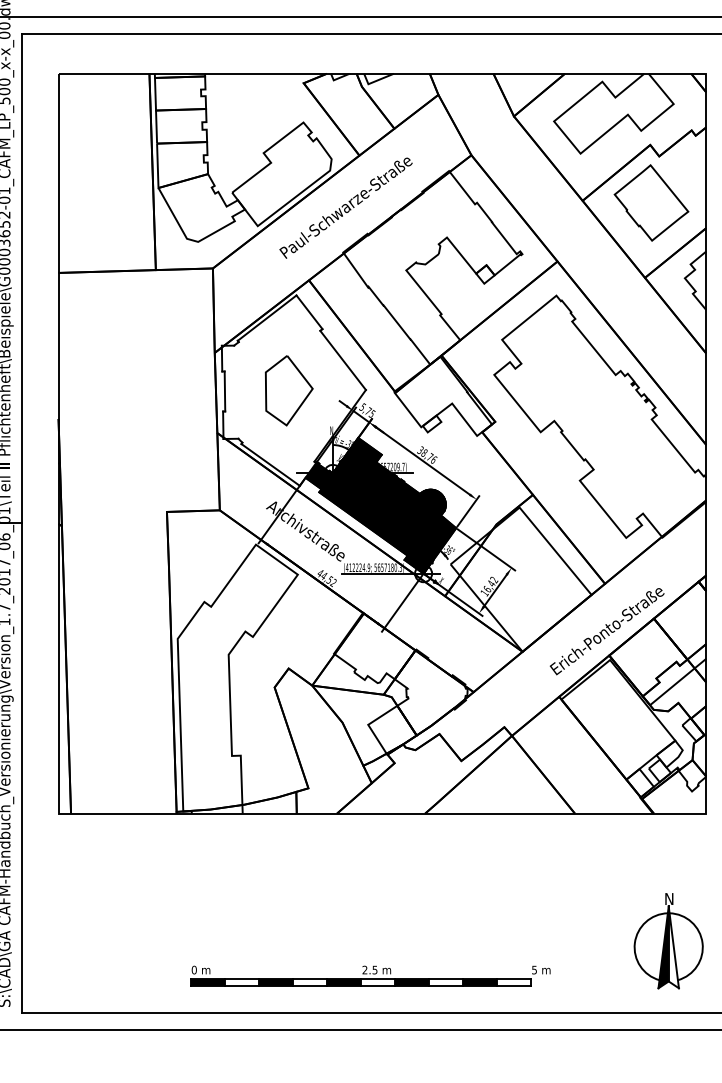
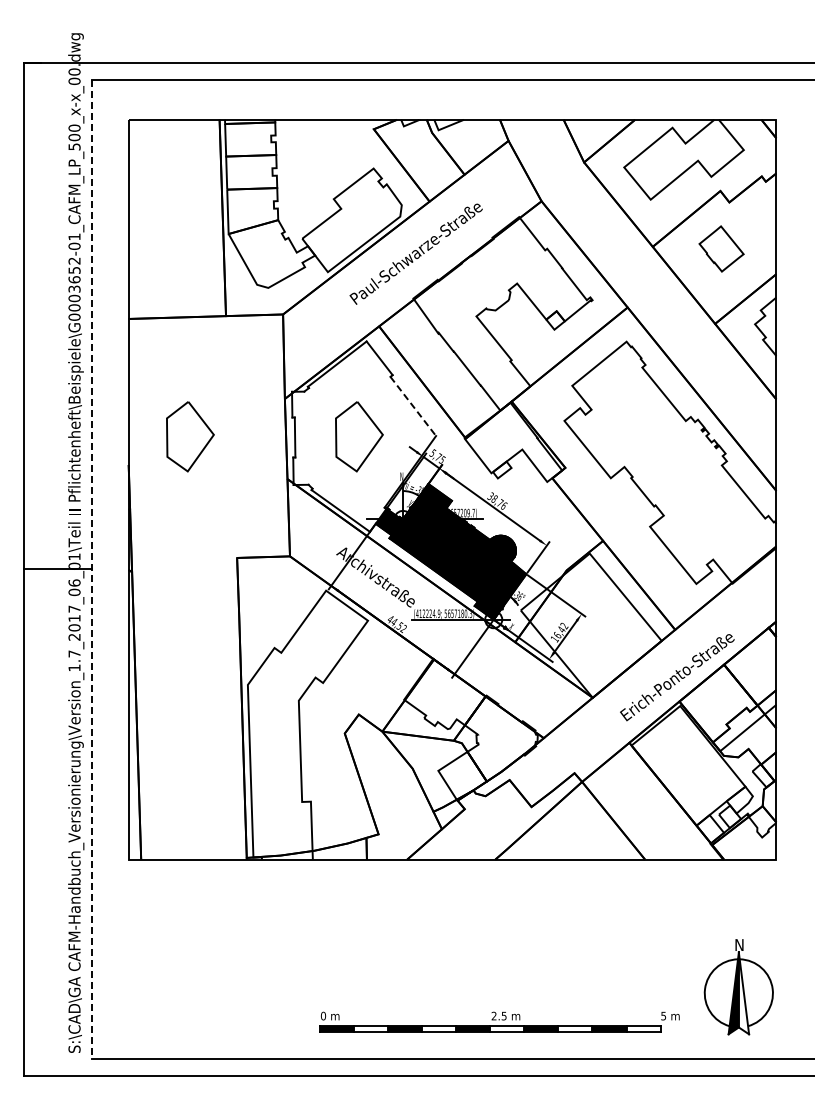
part: (651, 202) -> (721, 248), size x0.6
line: (343, 360) -> (413, 406), solid -> dashed
part: (120, 390) -> (190, 436), added
line: (22, 523) -> (92, 569), solid -> dashed
part: (370, 975) -> (499, 1021), moved

